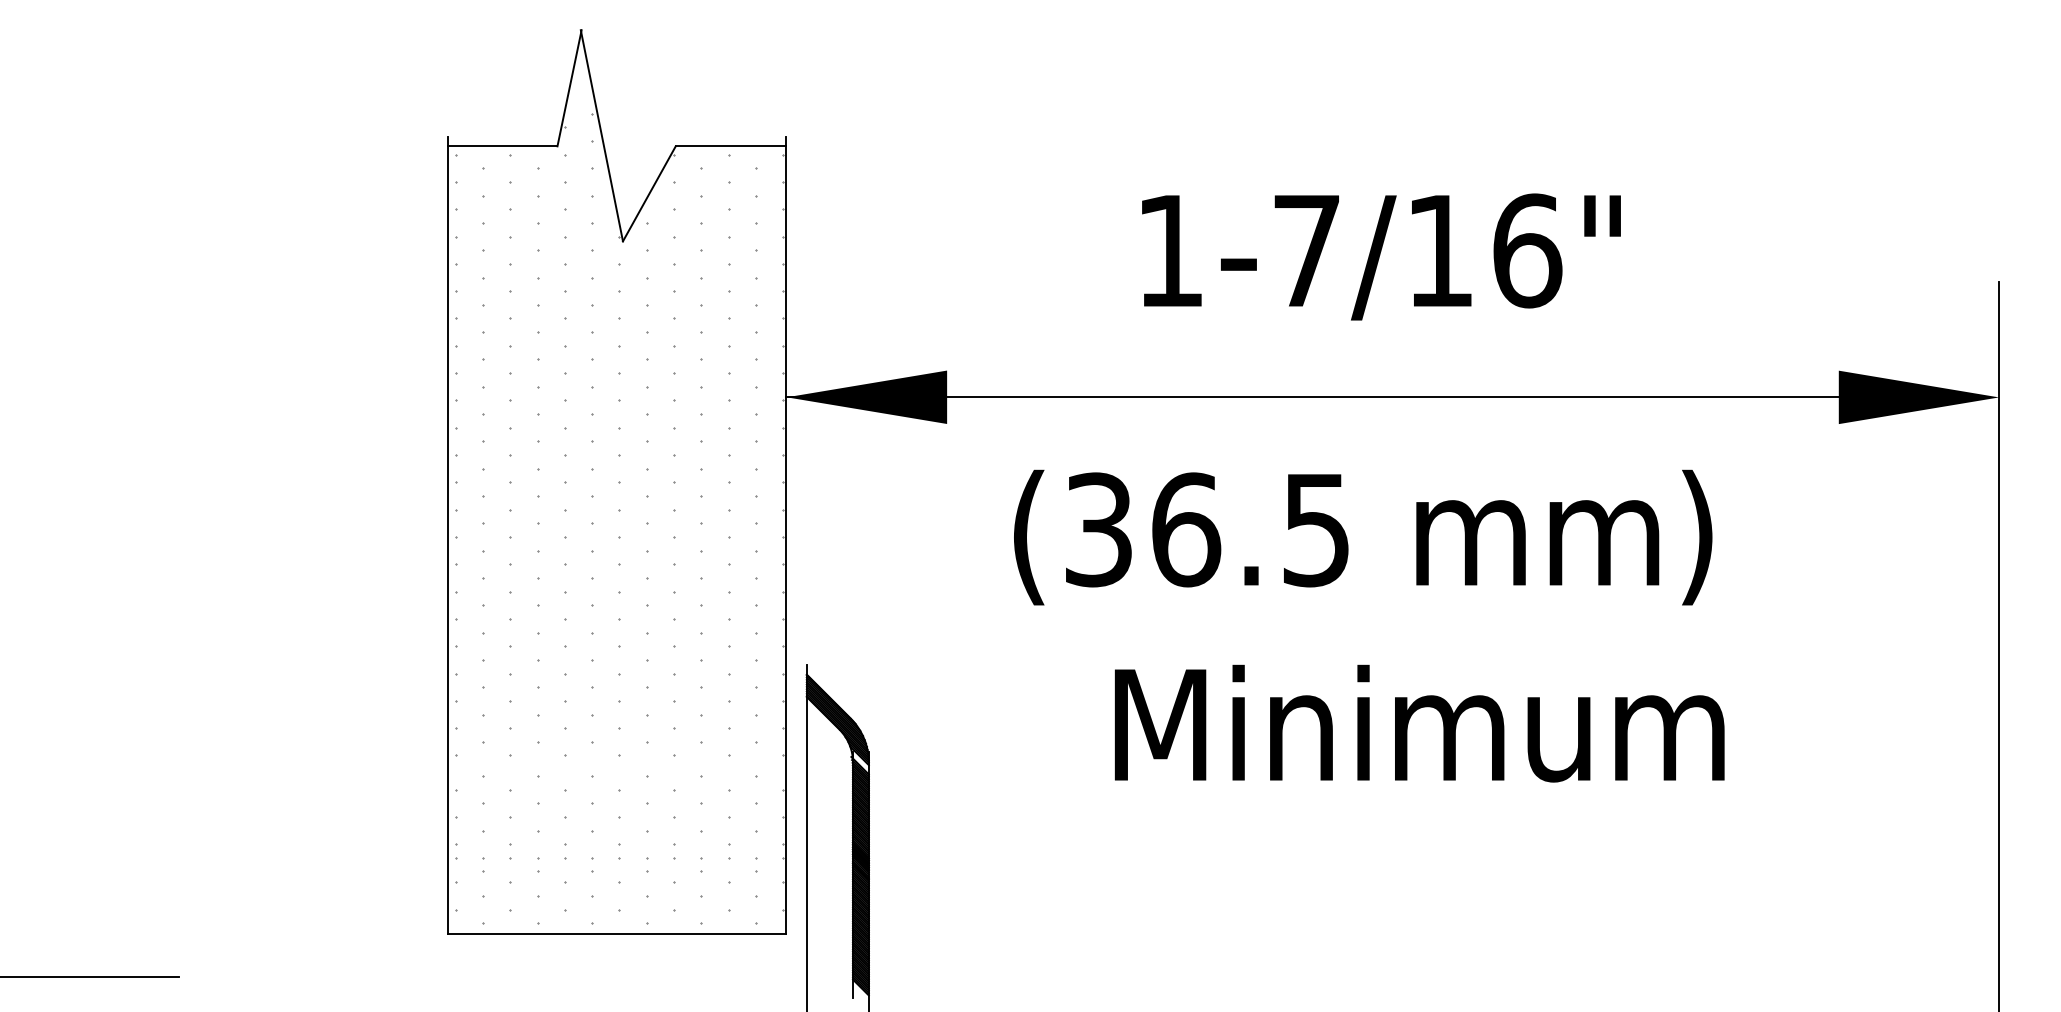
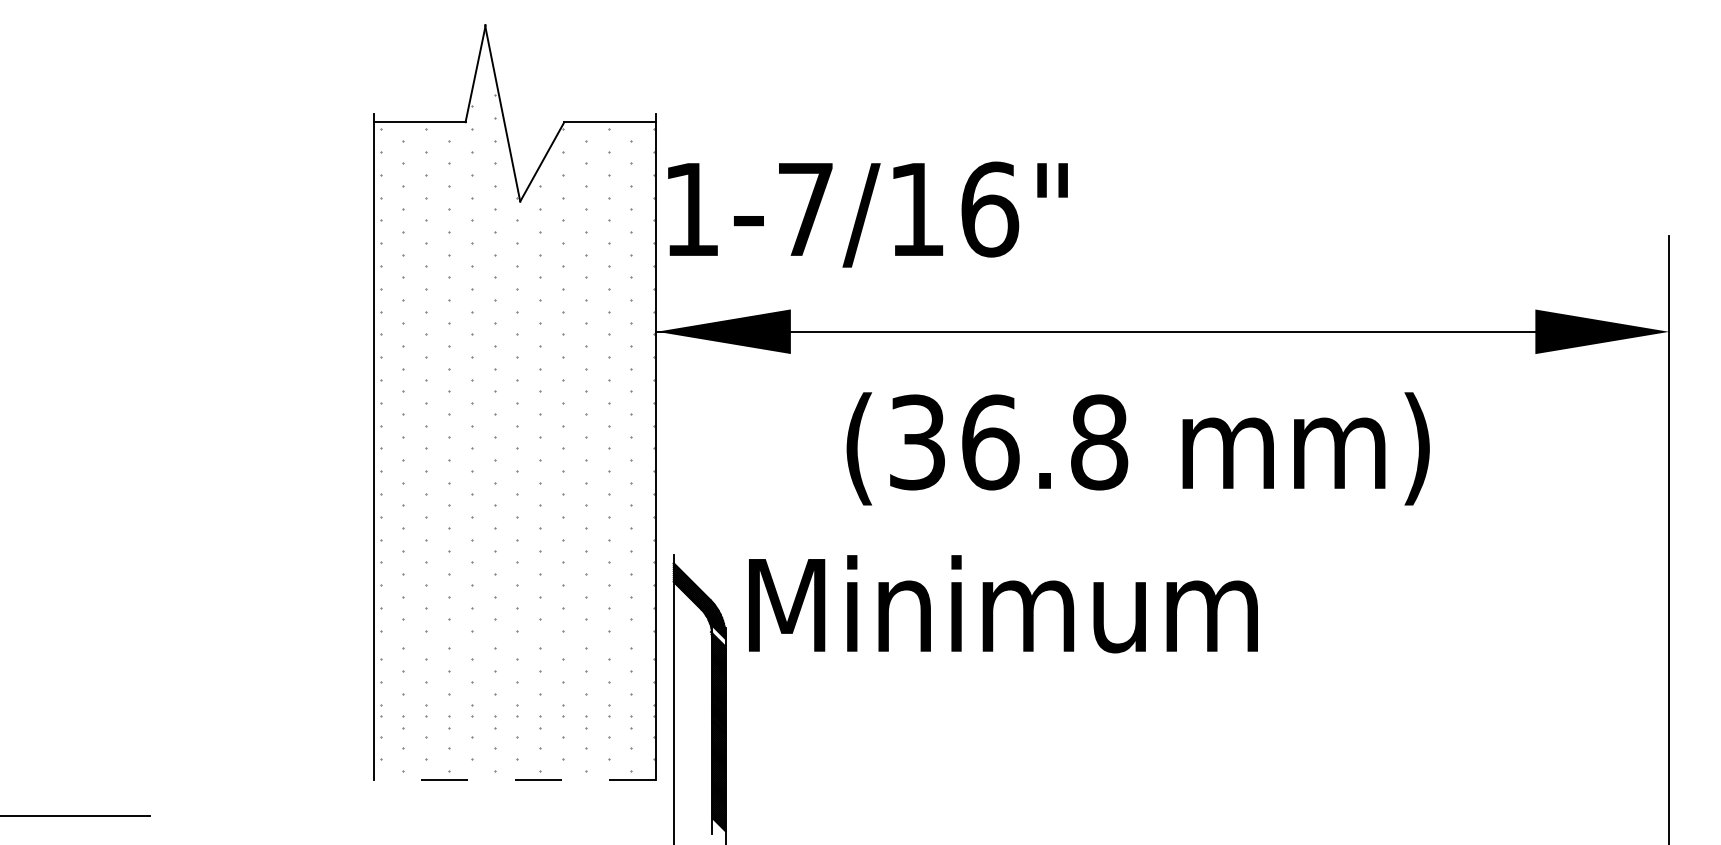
text: (1381, 256) -> (868, 214), moved
text: (1316, 529) -> (1099, 442), (36.5 -> (36.8
text: (1419, 723) -> (1003, 604), moved
line: (617, 934) -> (515, 780), solid -> dashed

